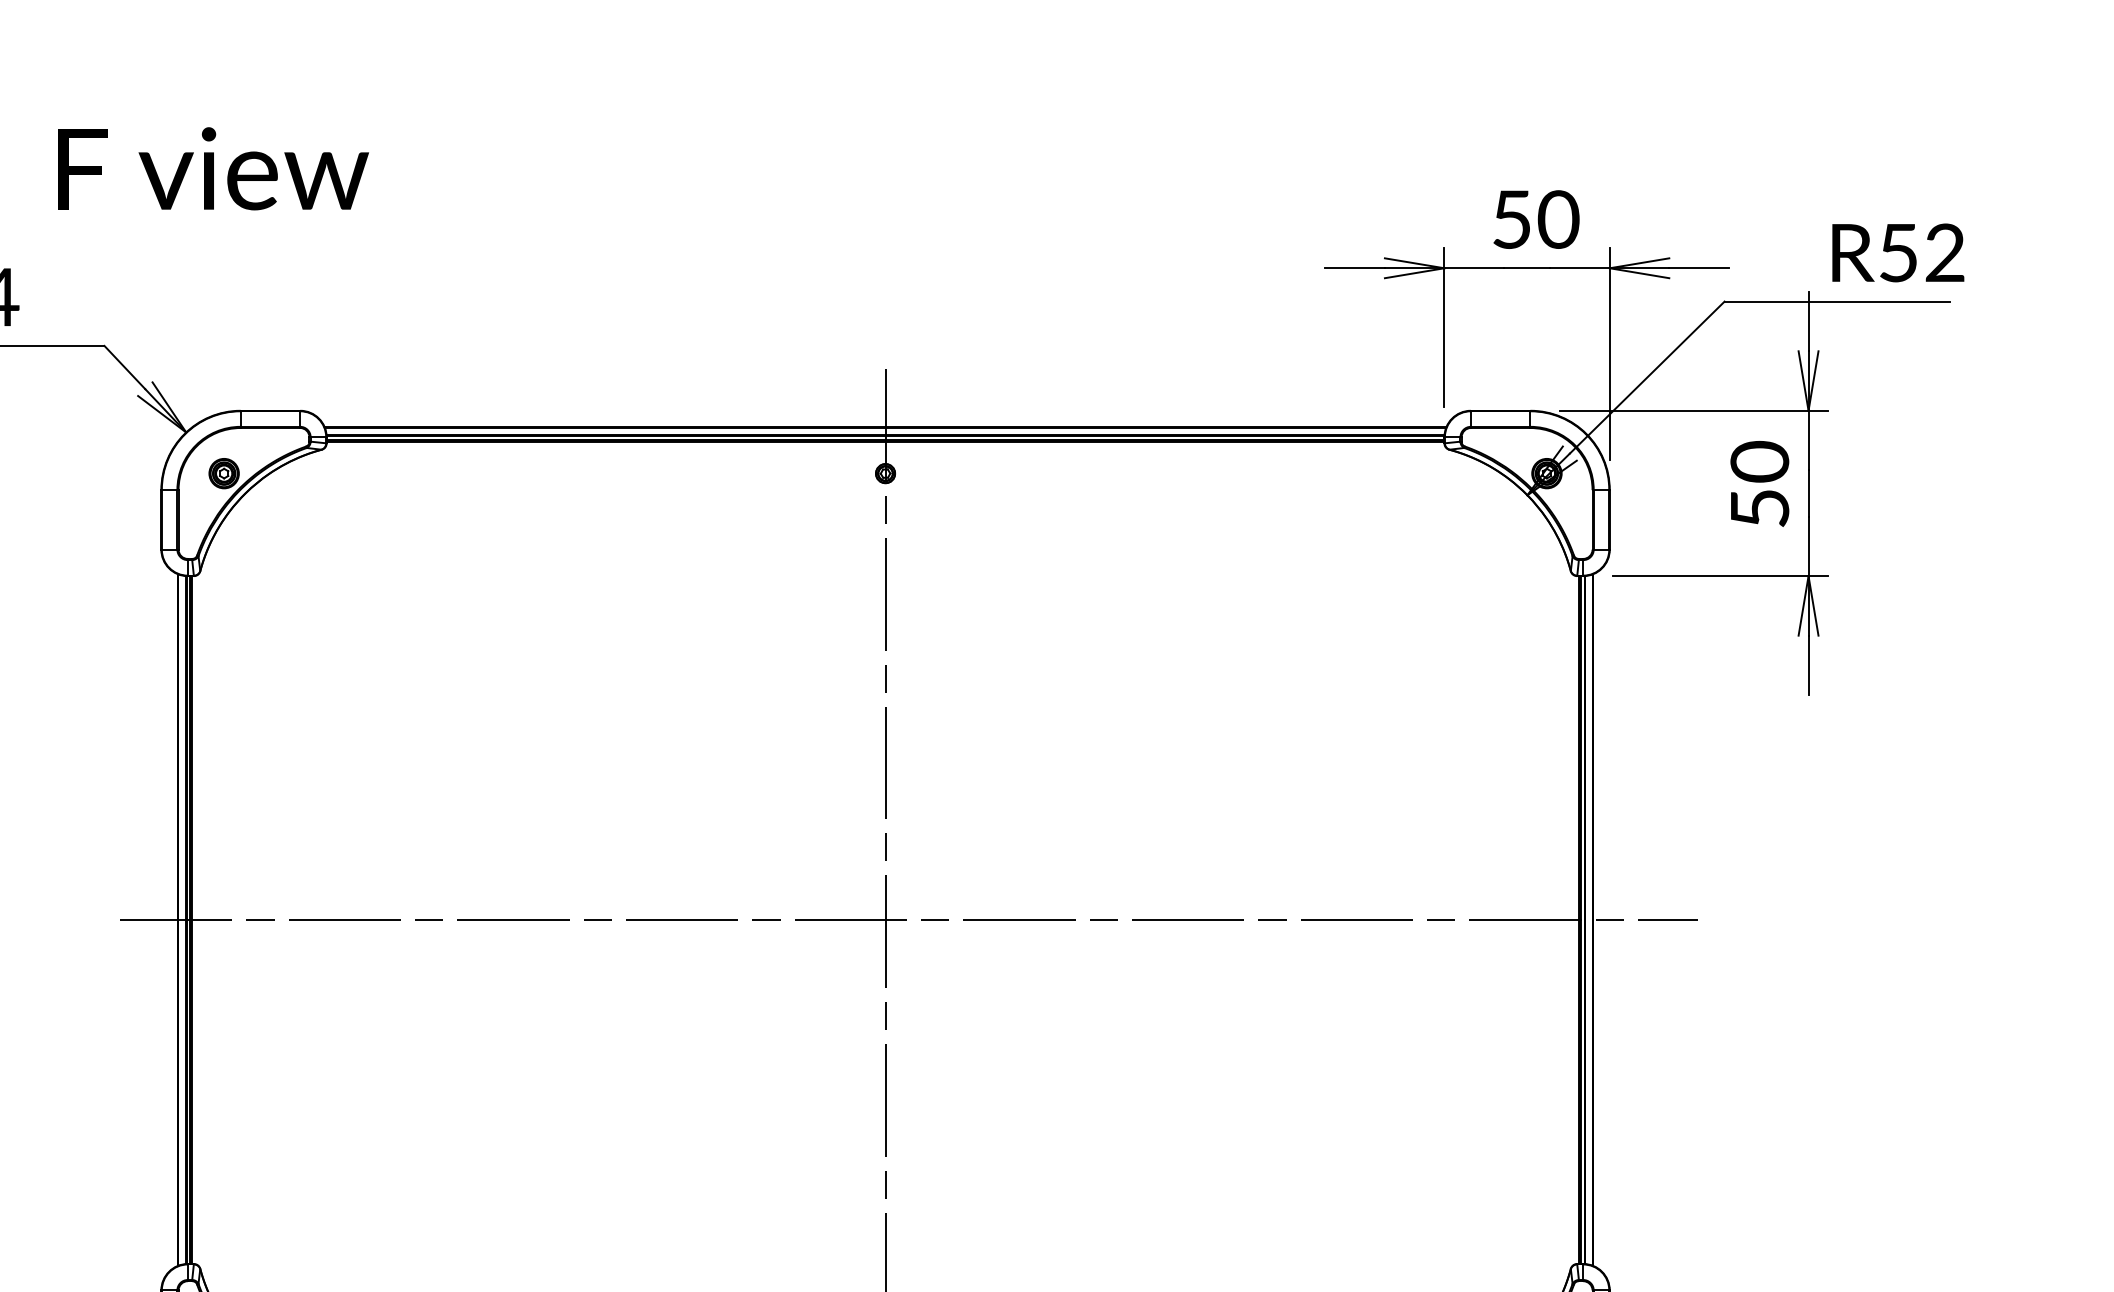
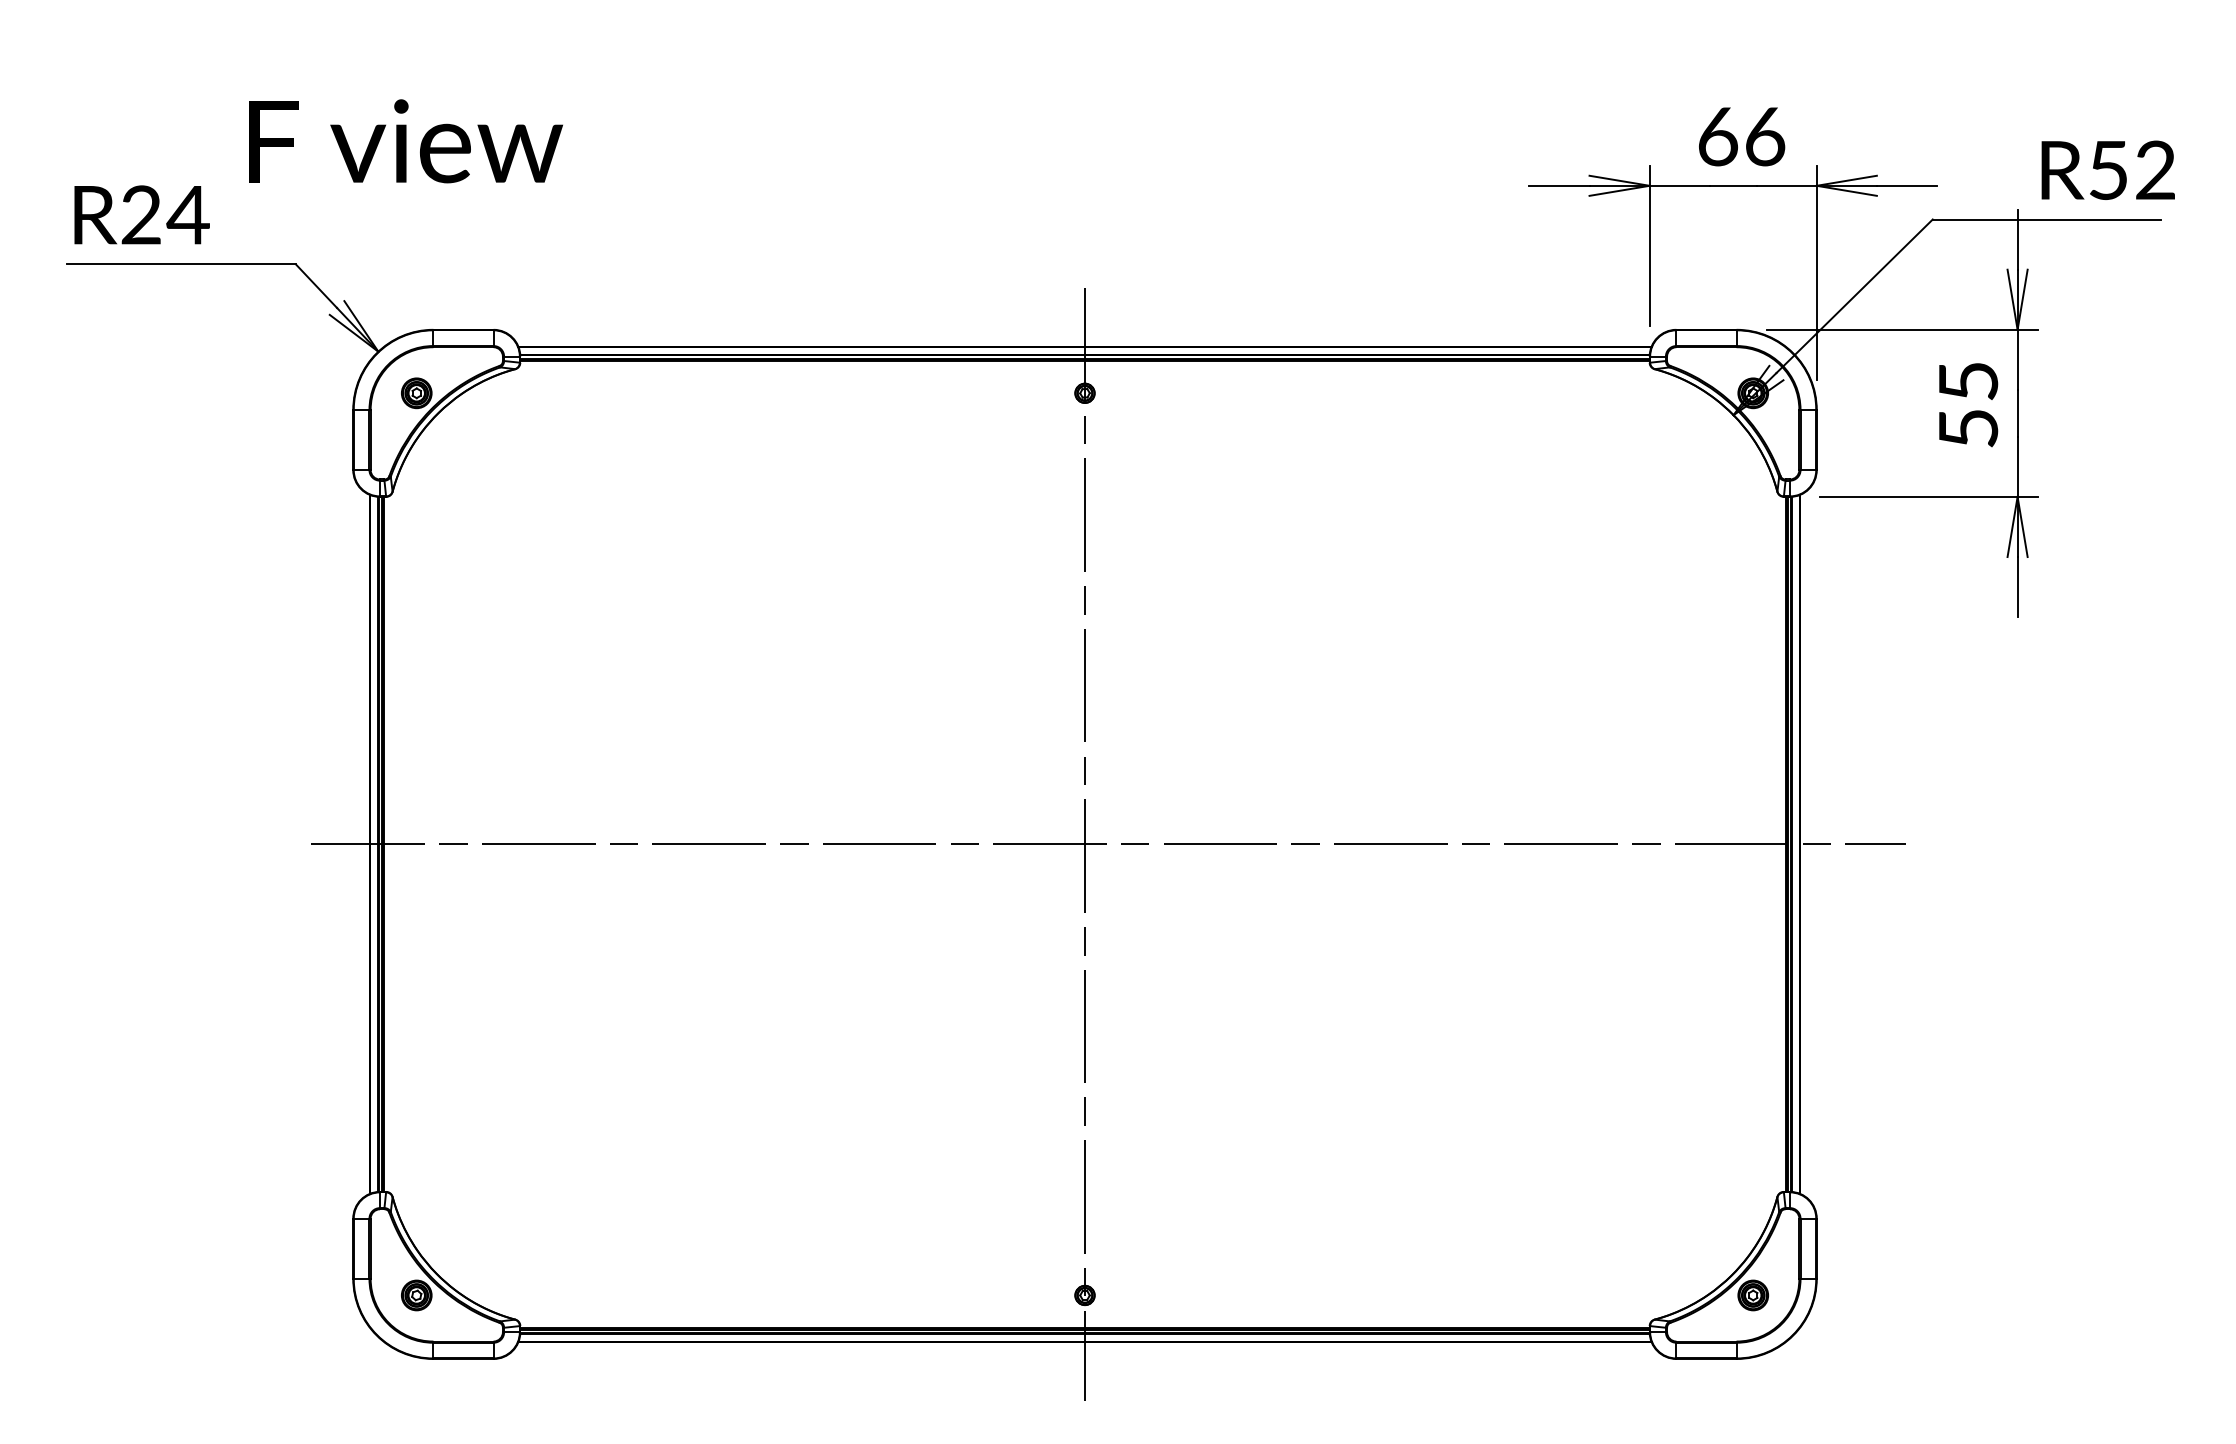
text: (213, 168) -> (405, 141), moved
text: (1536, 219) -> (1742, 136), 50 -> 66
text: (1759, 461) -> (1968, 381), 50 -> 55

